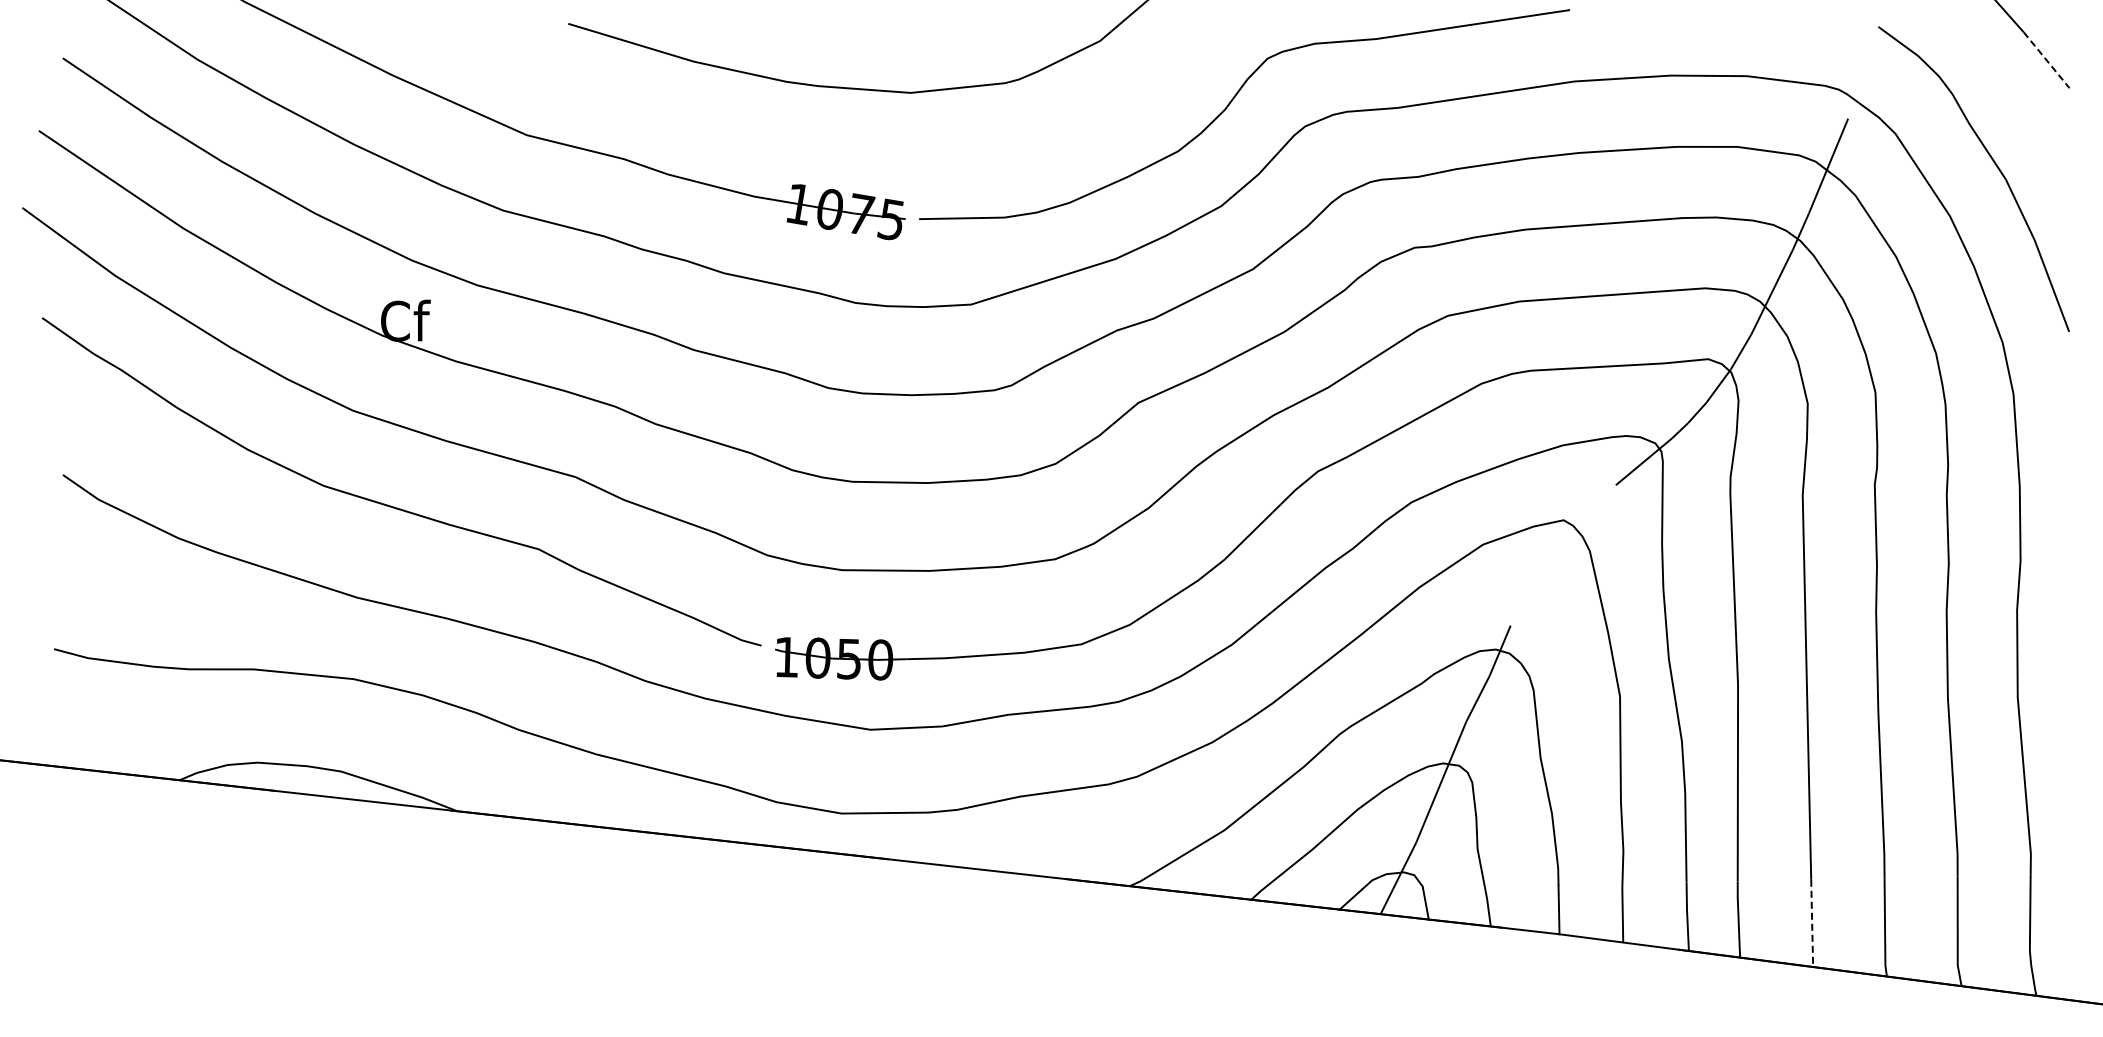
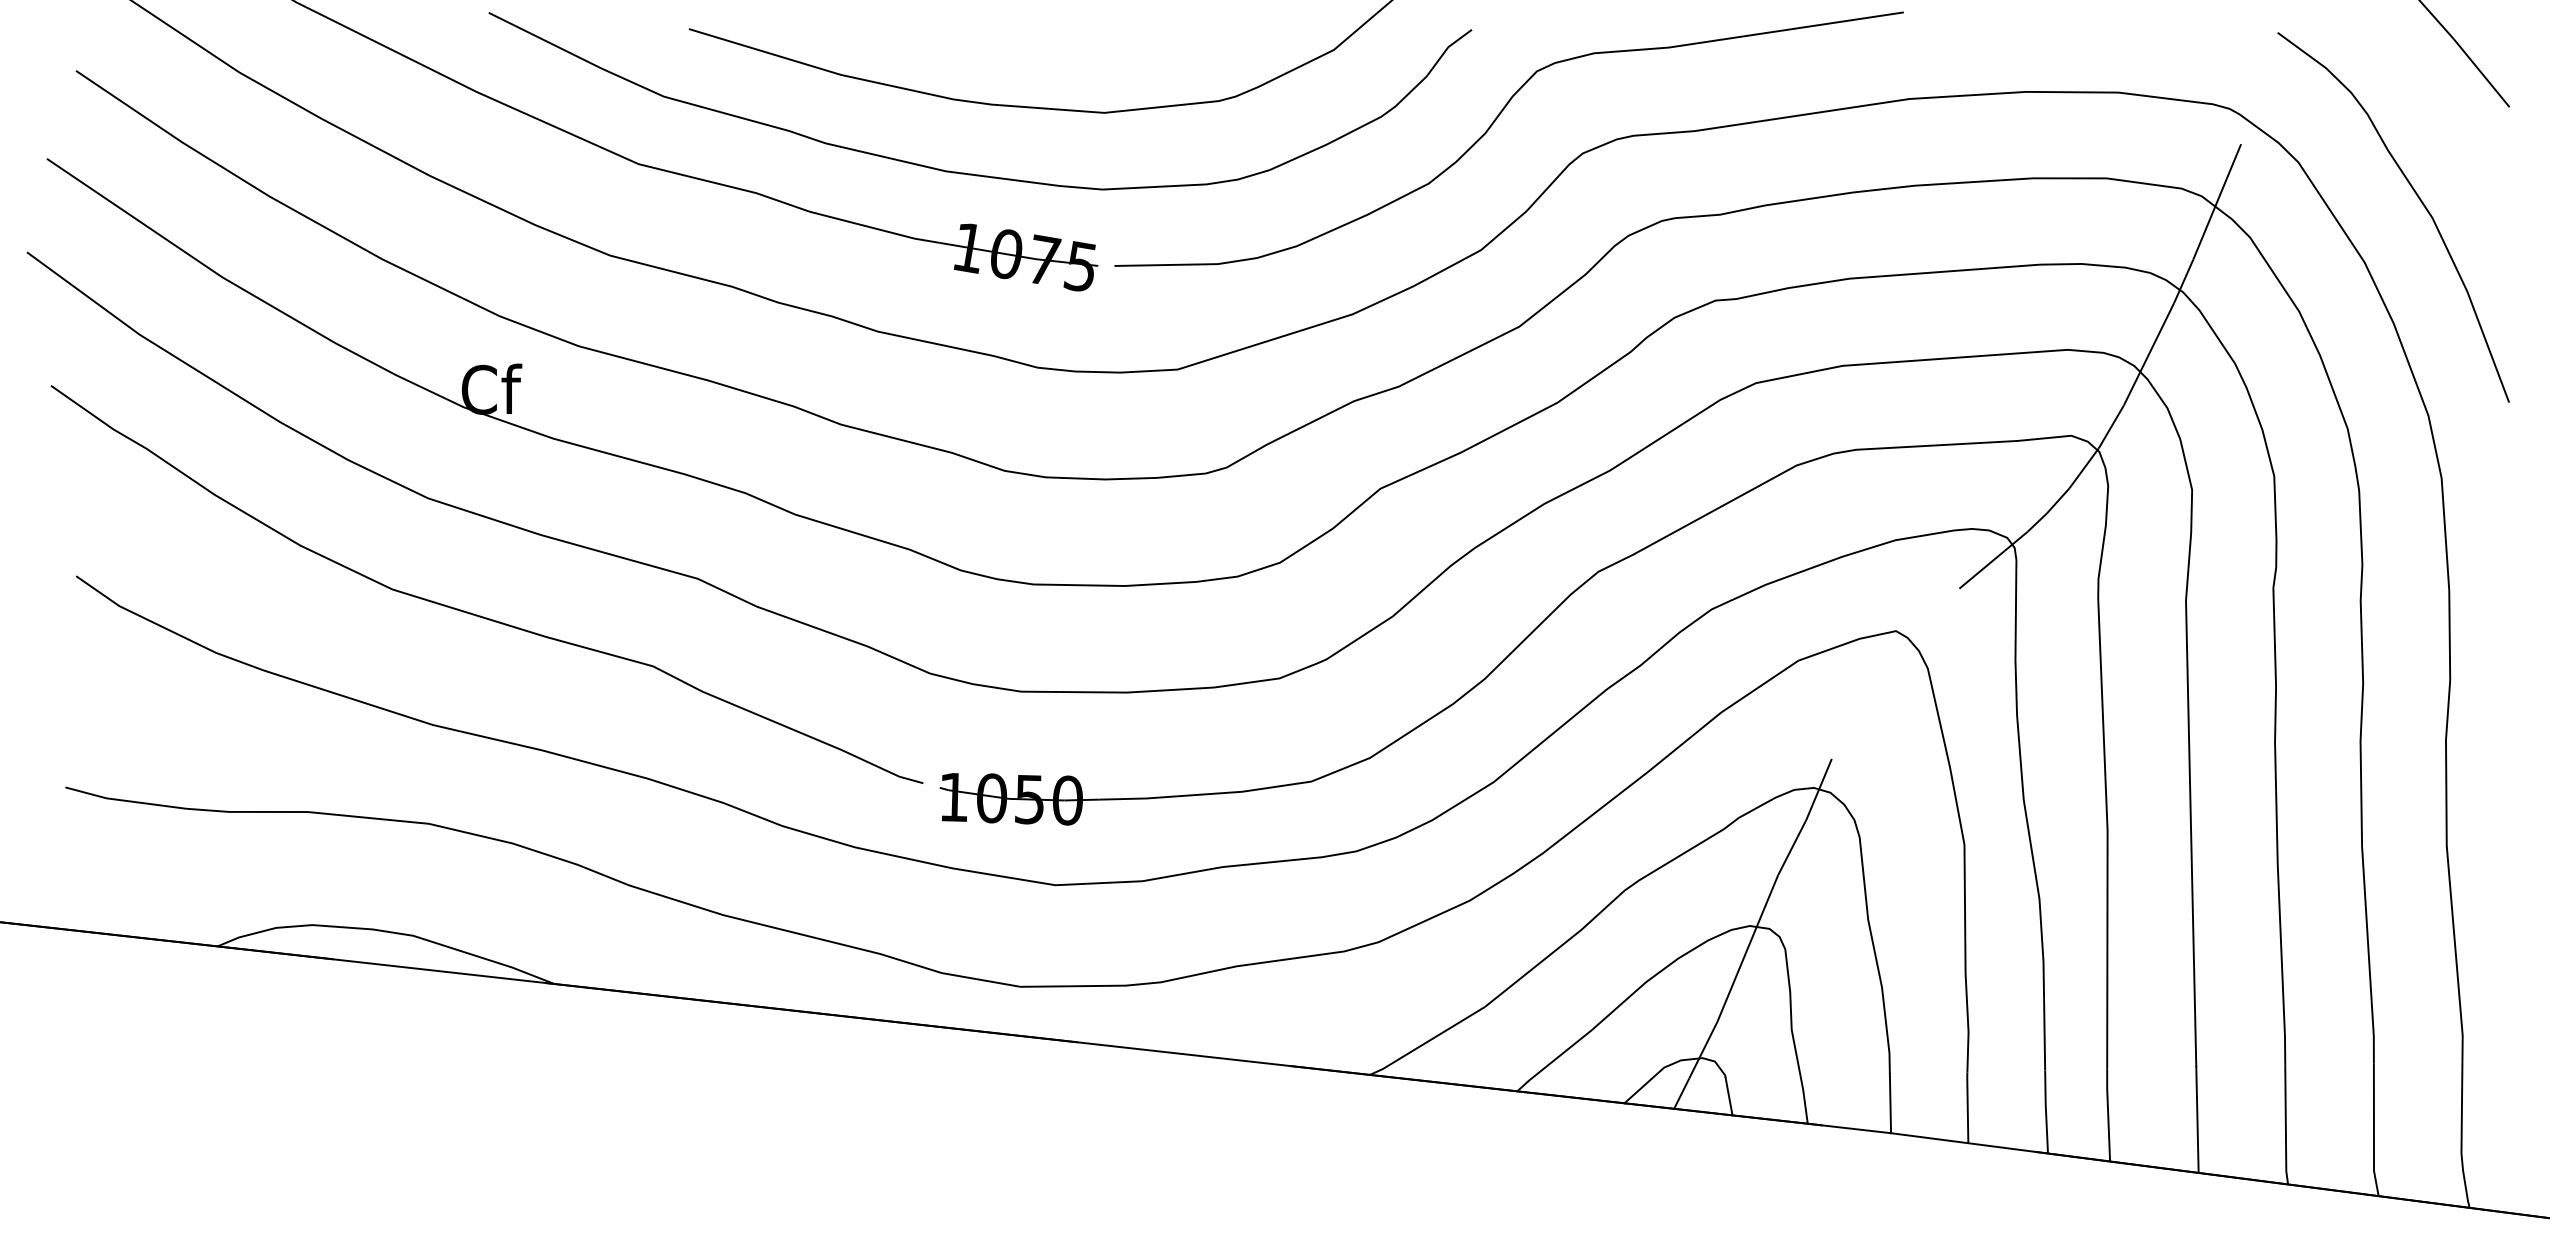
line: (2046, 60) -> (2481, 73), dashed -> solid
curve: (801, 142) -> (971, 173), added
line: (1812, 923) -> (2197, 1120), dashed -> solid

